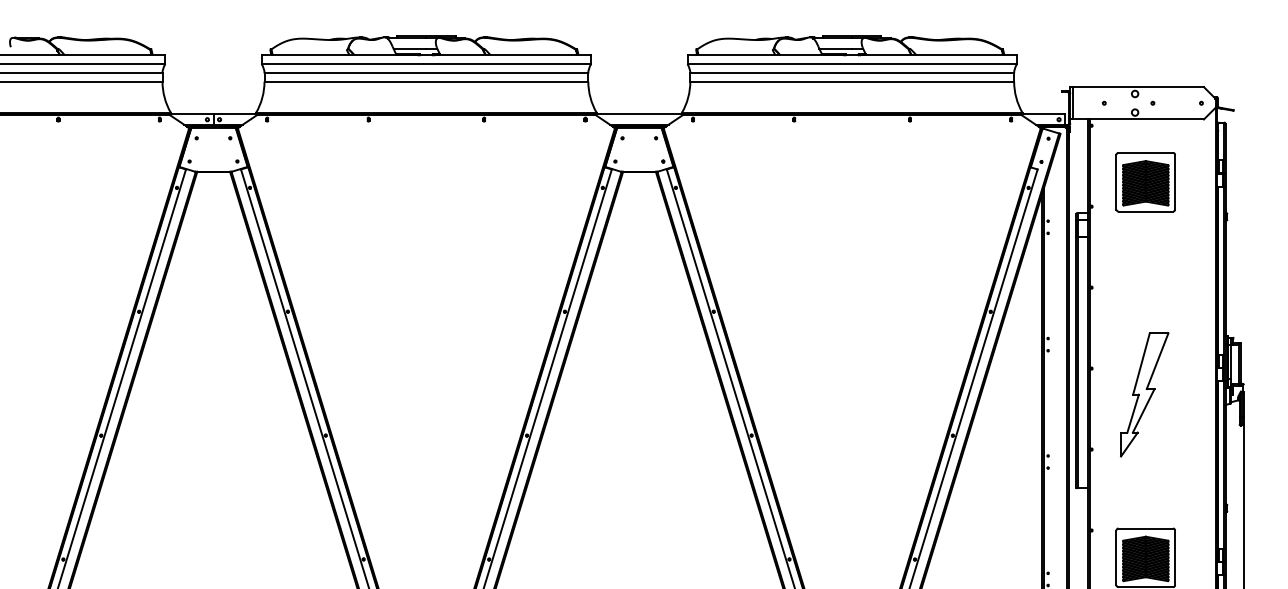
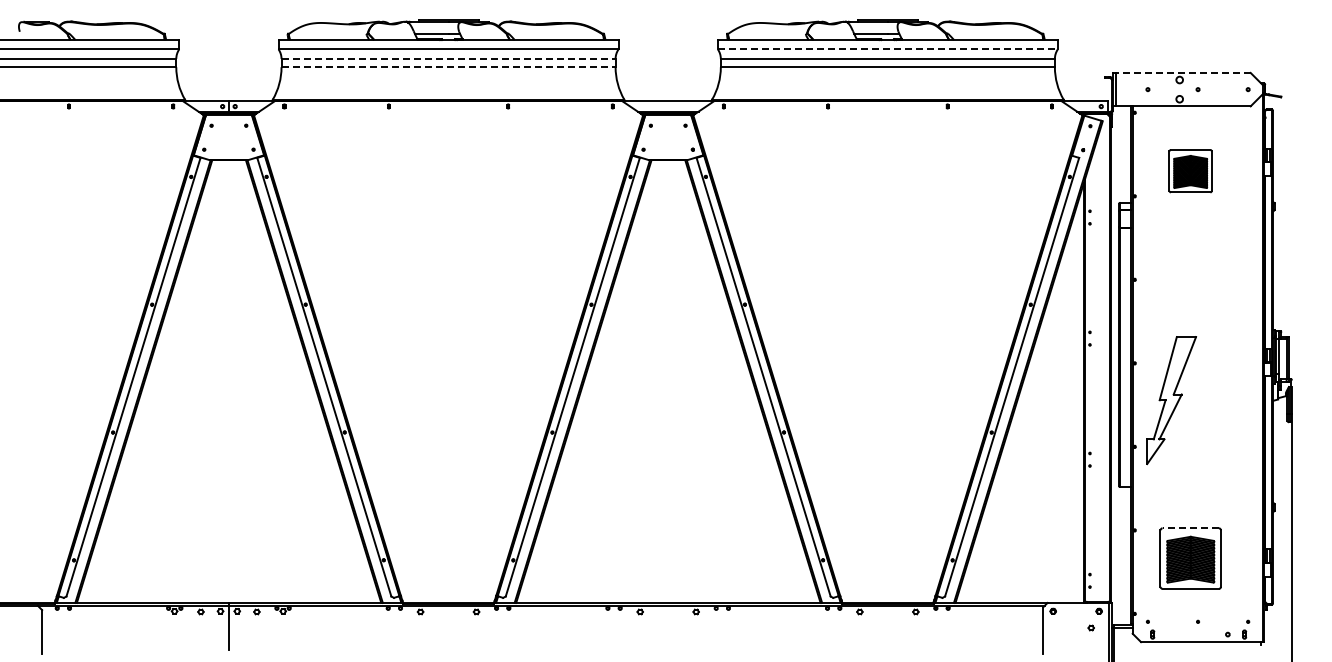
line: (851, 64) -> (887, 49), solid -> dashed
line: (427, 73) -> (449, 58), solid -> dashed
line: (427, 81) -> (449, 67), solid -> dashed
line: (1138, 86) -> (1183, 72), solid -> dashed
part: (1145, 182) -> (1190, 171), size x0.7
part: (1144, 394) -> (1171, 400), moved
line: (1145, 528) -> (1190, 528), solid -> dashed

